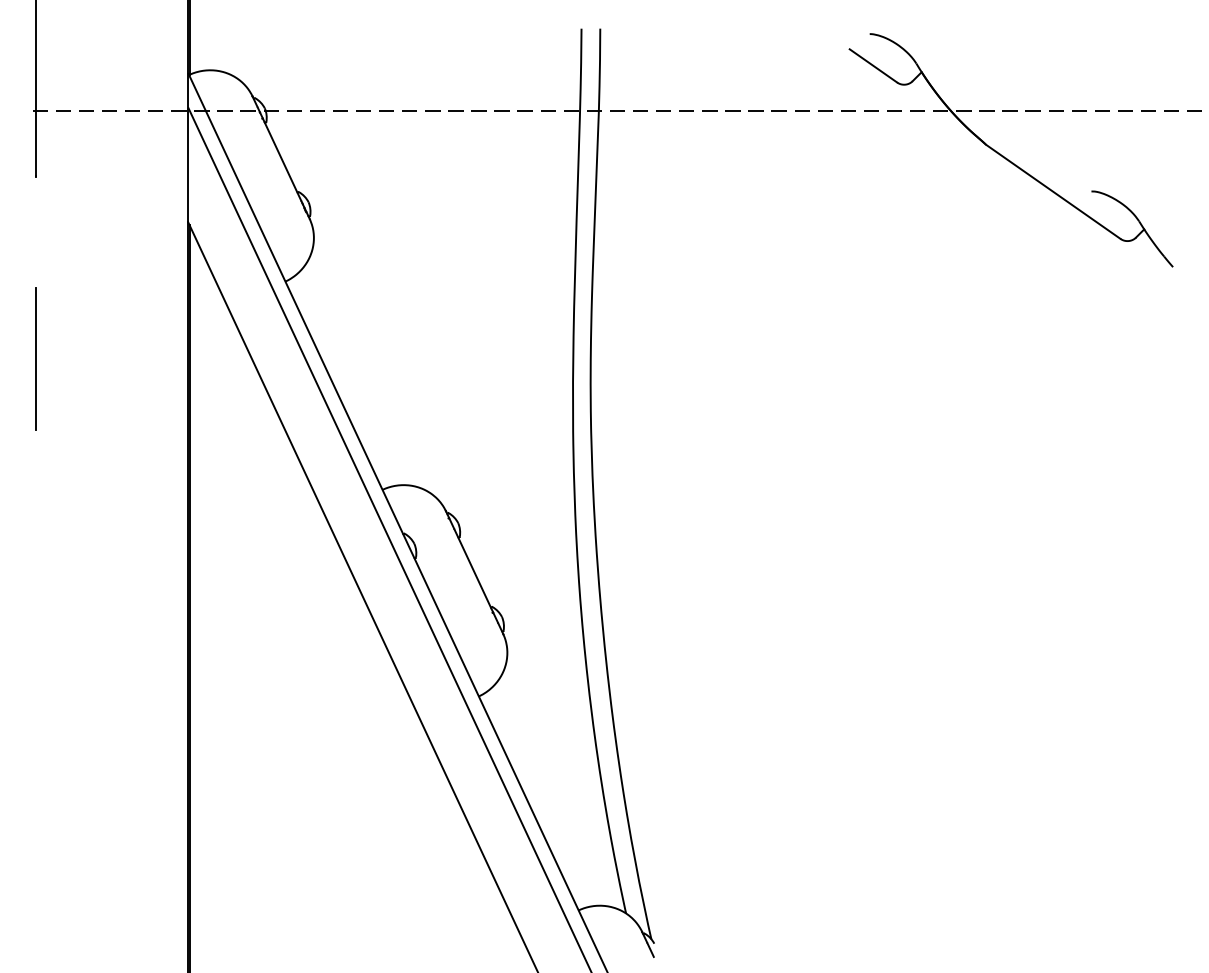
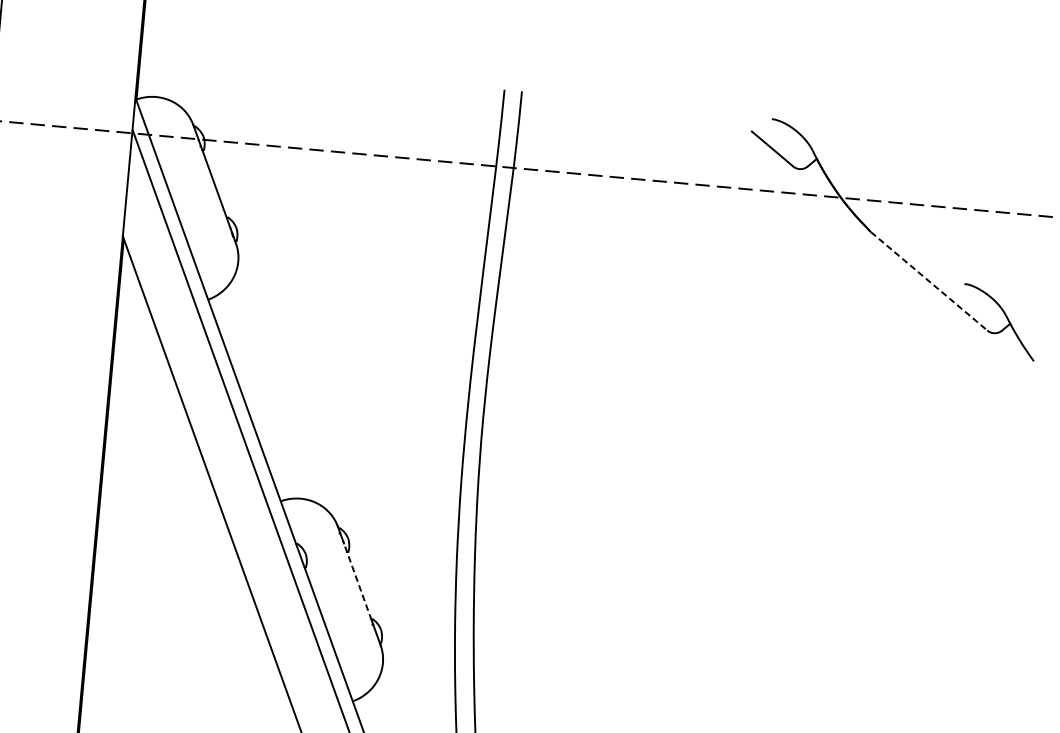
line: (1053, 191) -> (929, 280), solid -> dashed
line: (472, 568) -> (357, 581), solid -> dashed

